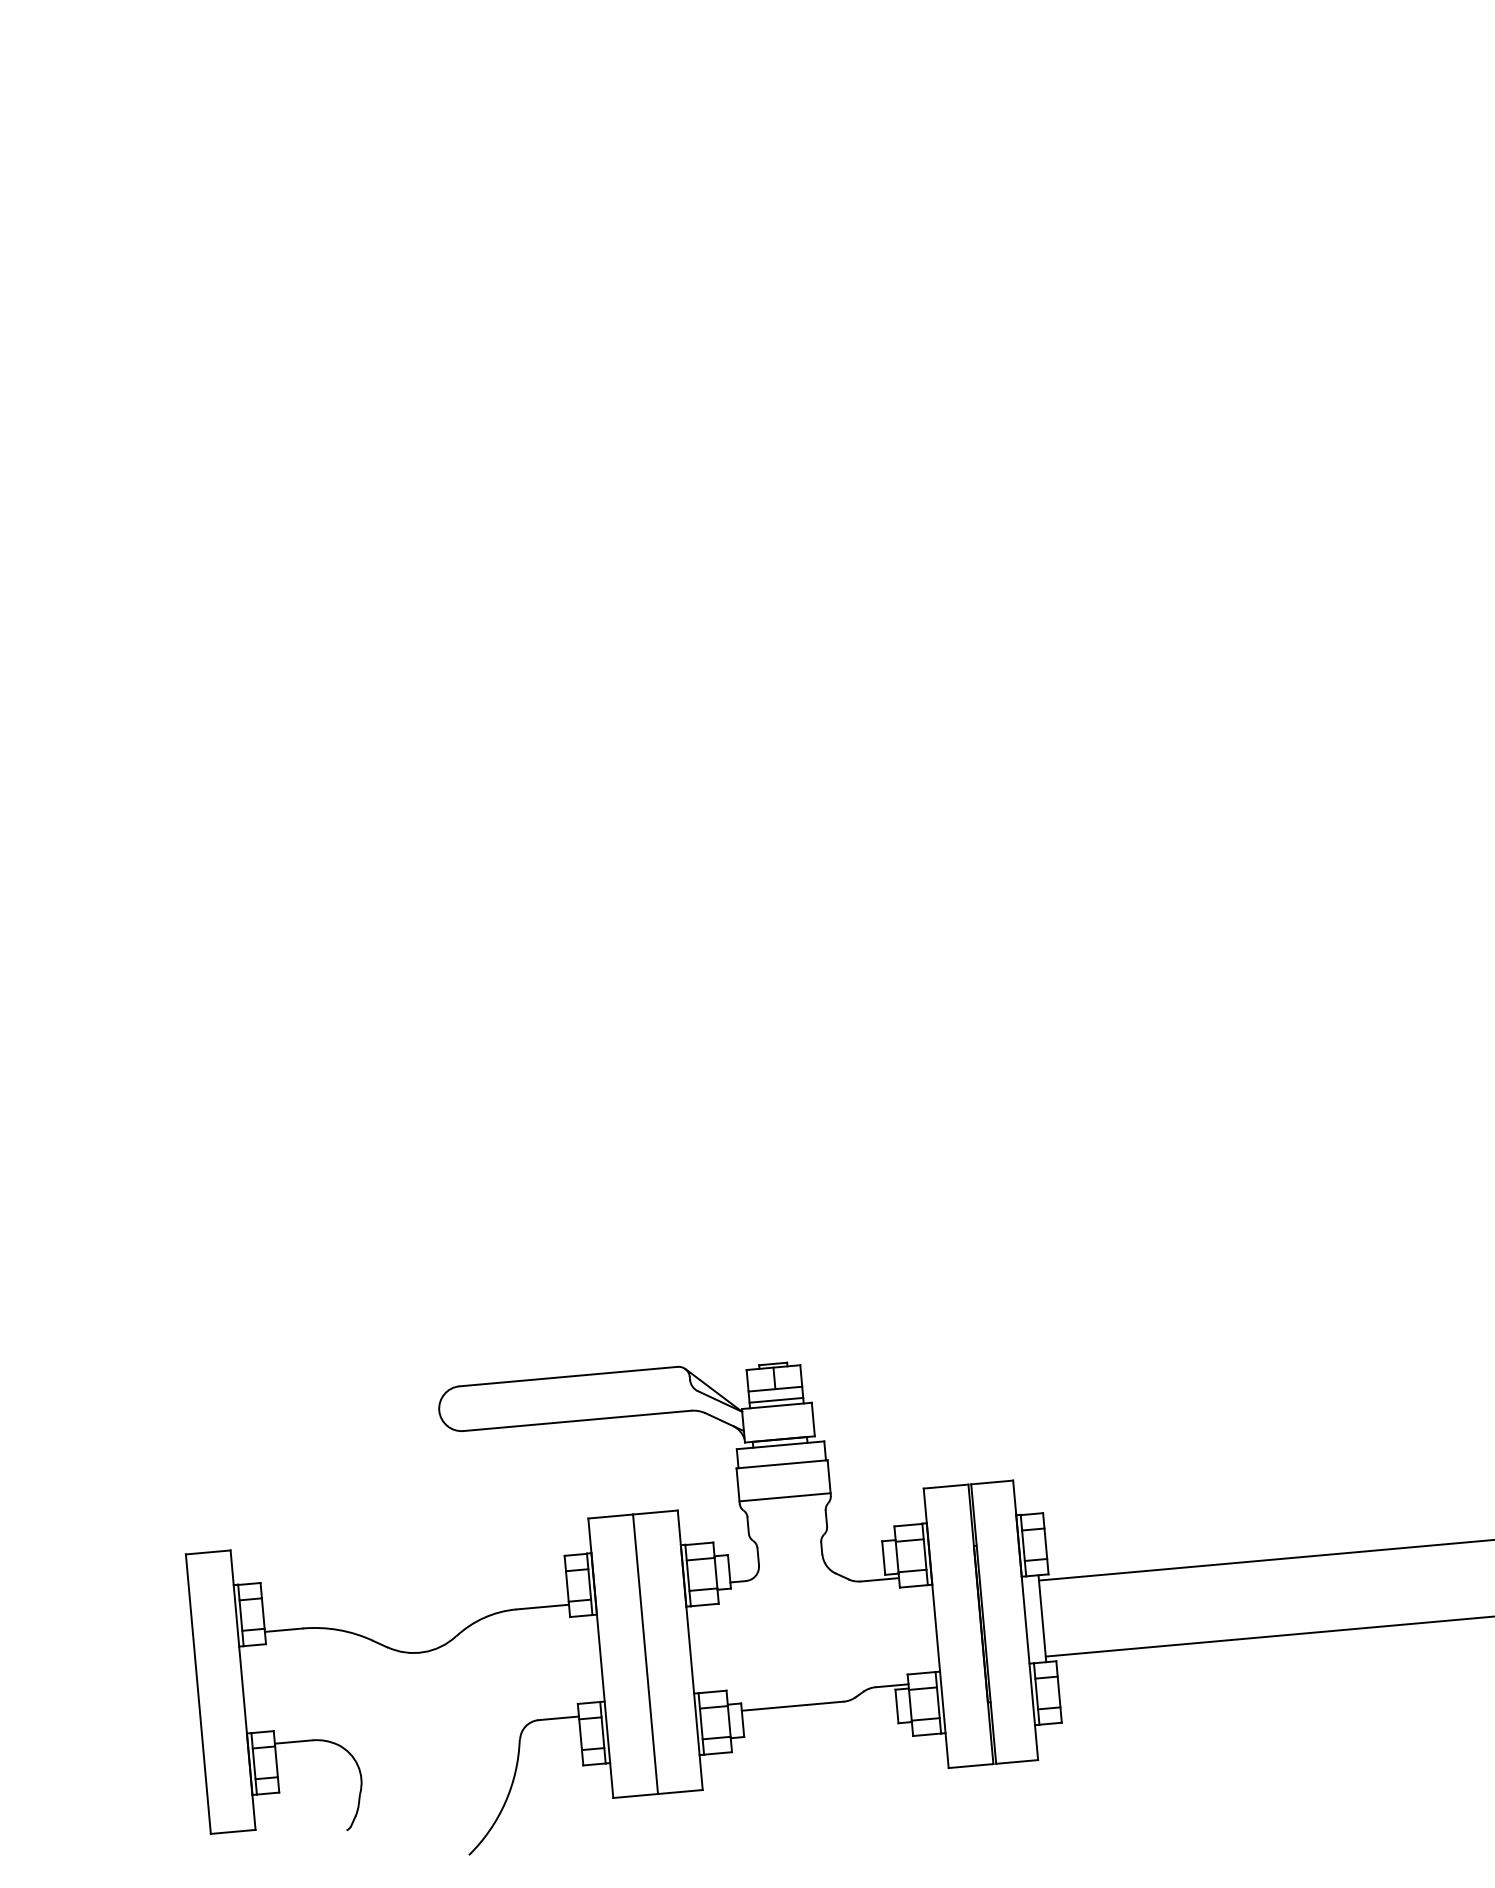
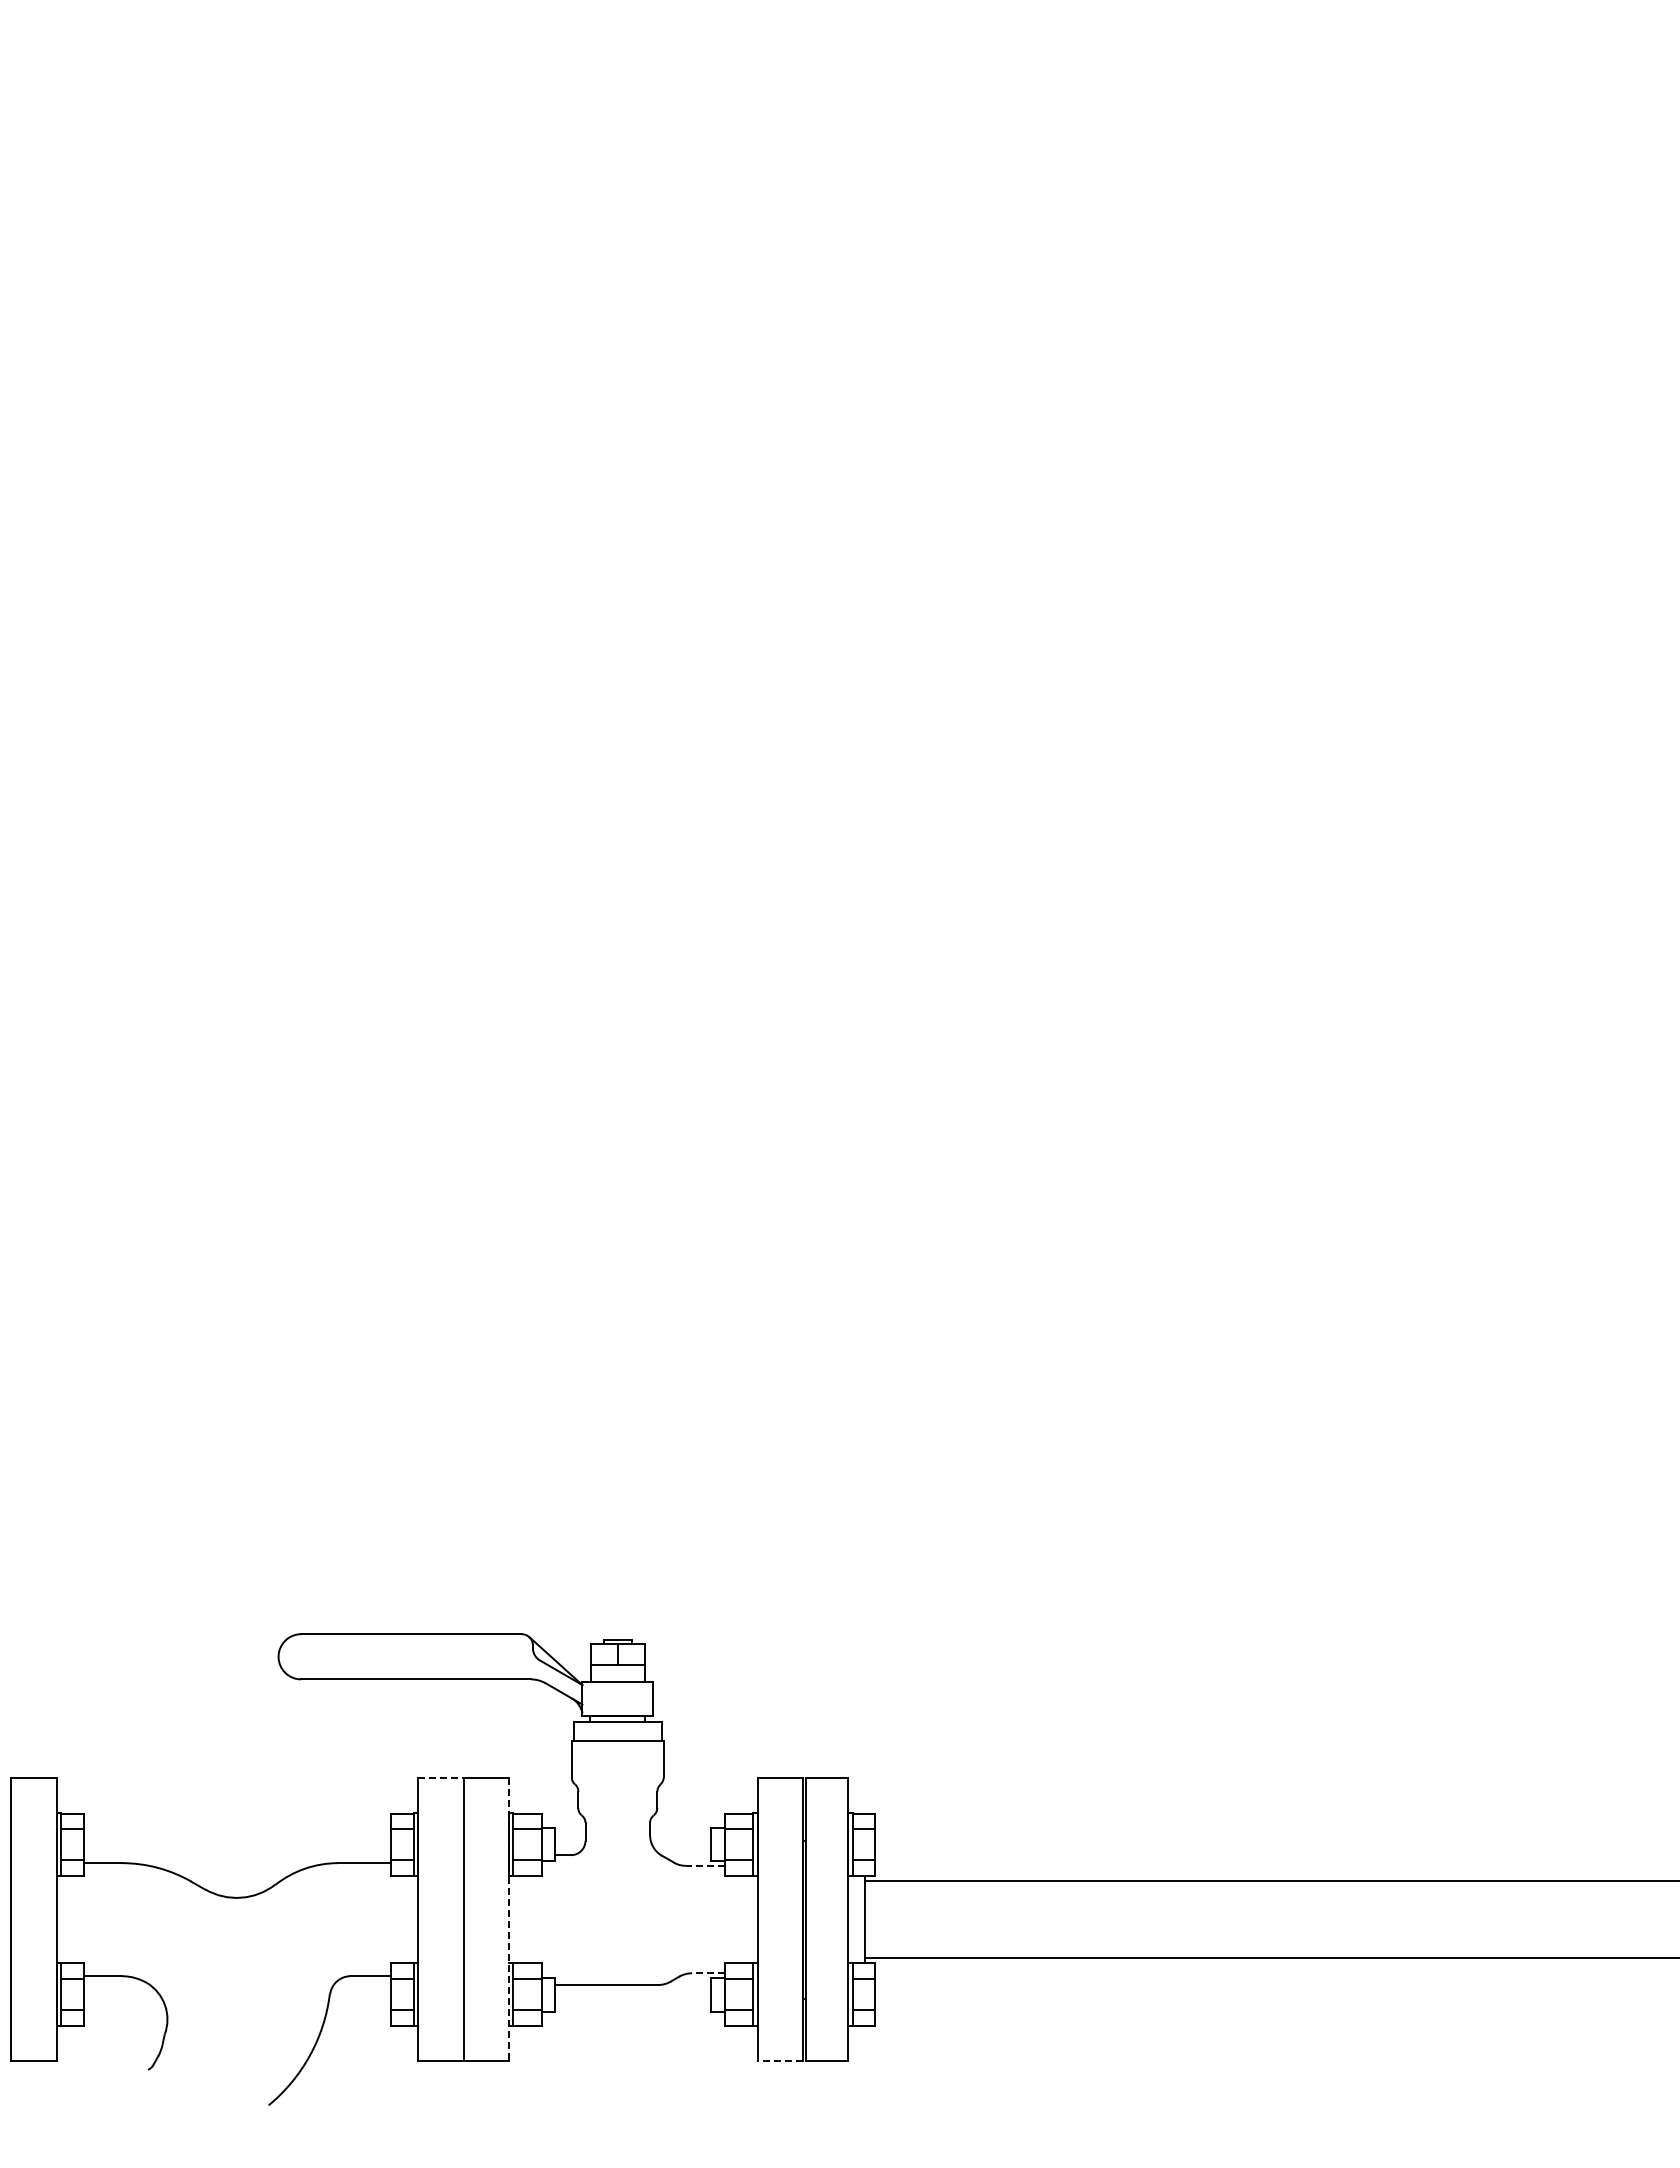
line: (776, 1400) -> (617, 1676), removed
line: (784, 1497) -> (617, 1774), removed
line: (611, 1516) -> (441, 1778), solid -> dashed
line: (879, 1579) -> (705, 1865), solid -> dashed
line: (689, 1651) -> (508, 1920), solid -> dashed
line: (892, 1685) -> (708, 1973), solid -> dashed
line: (971, 1766) -> (780, 2061), solid -> dashed

